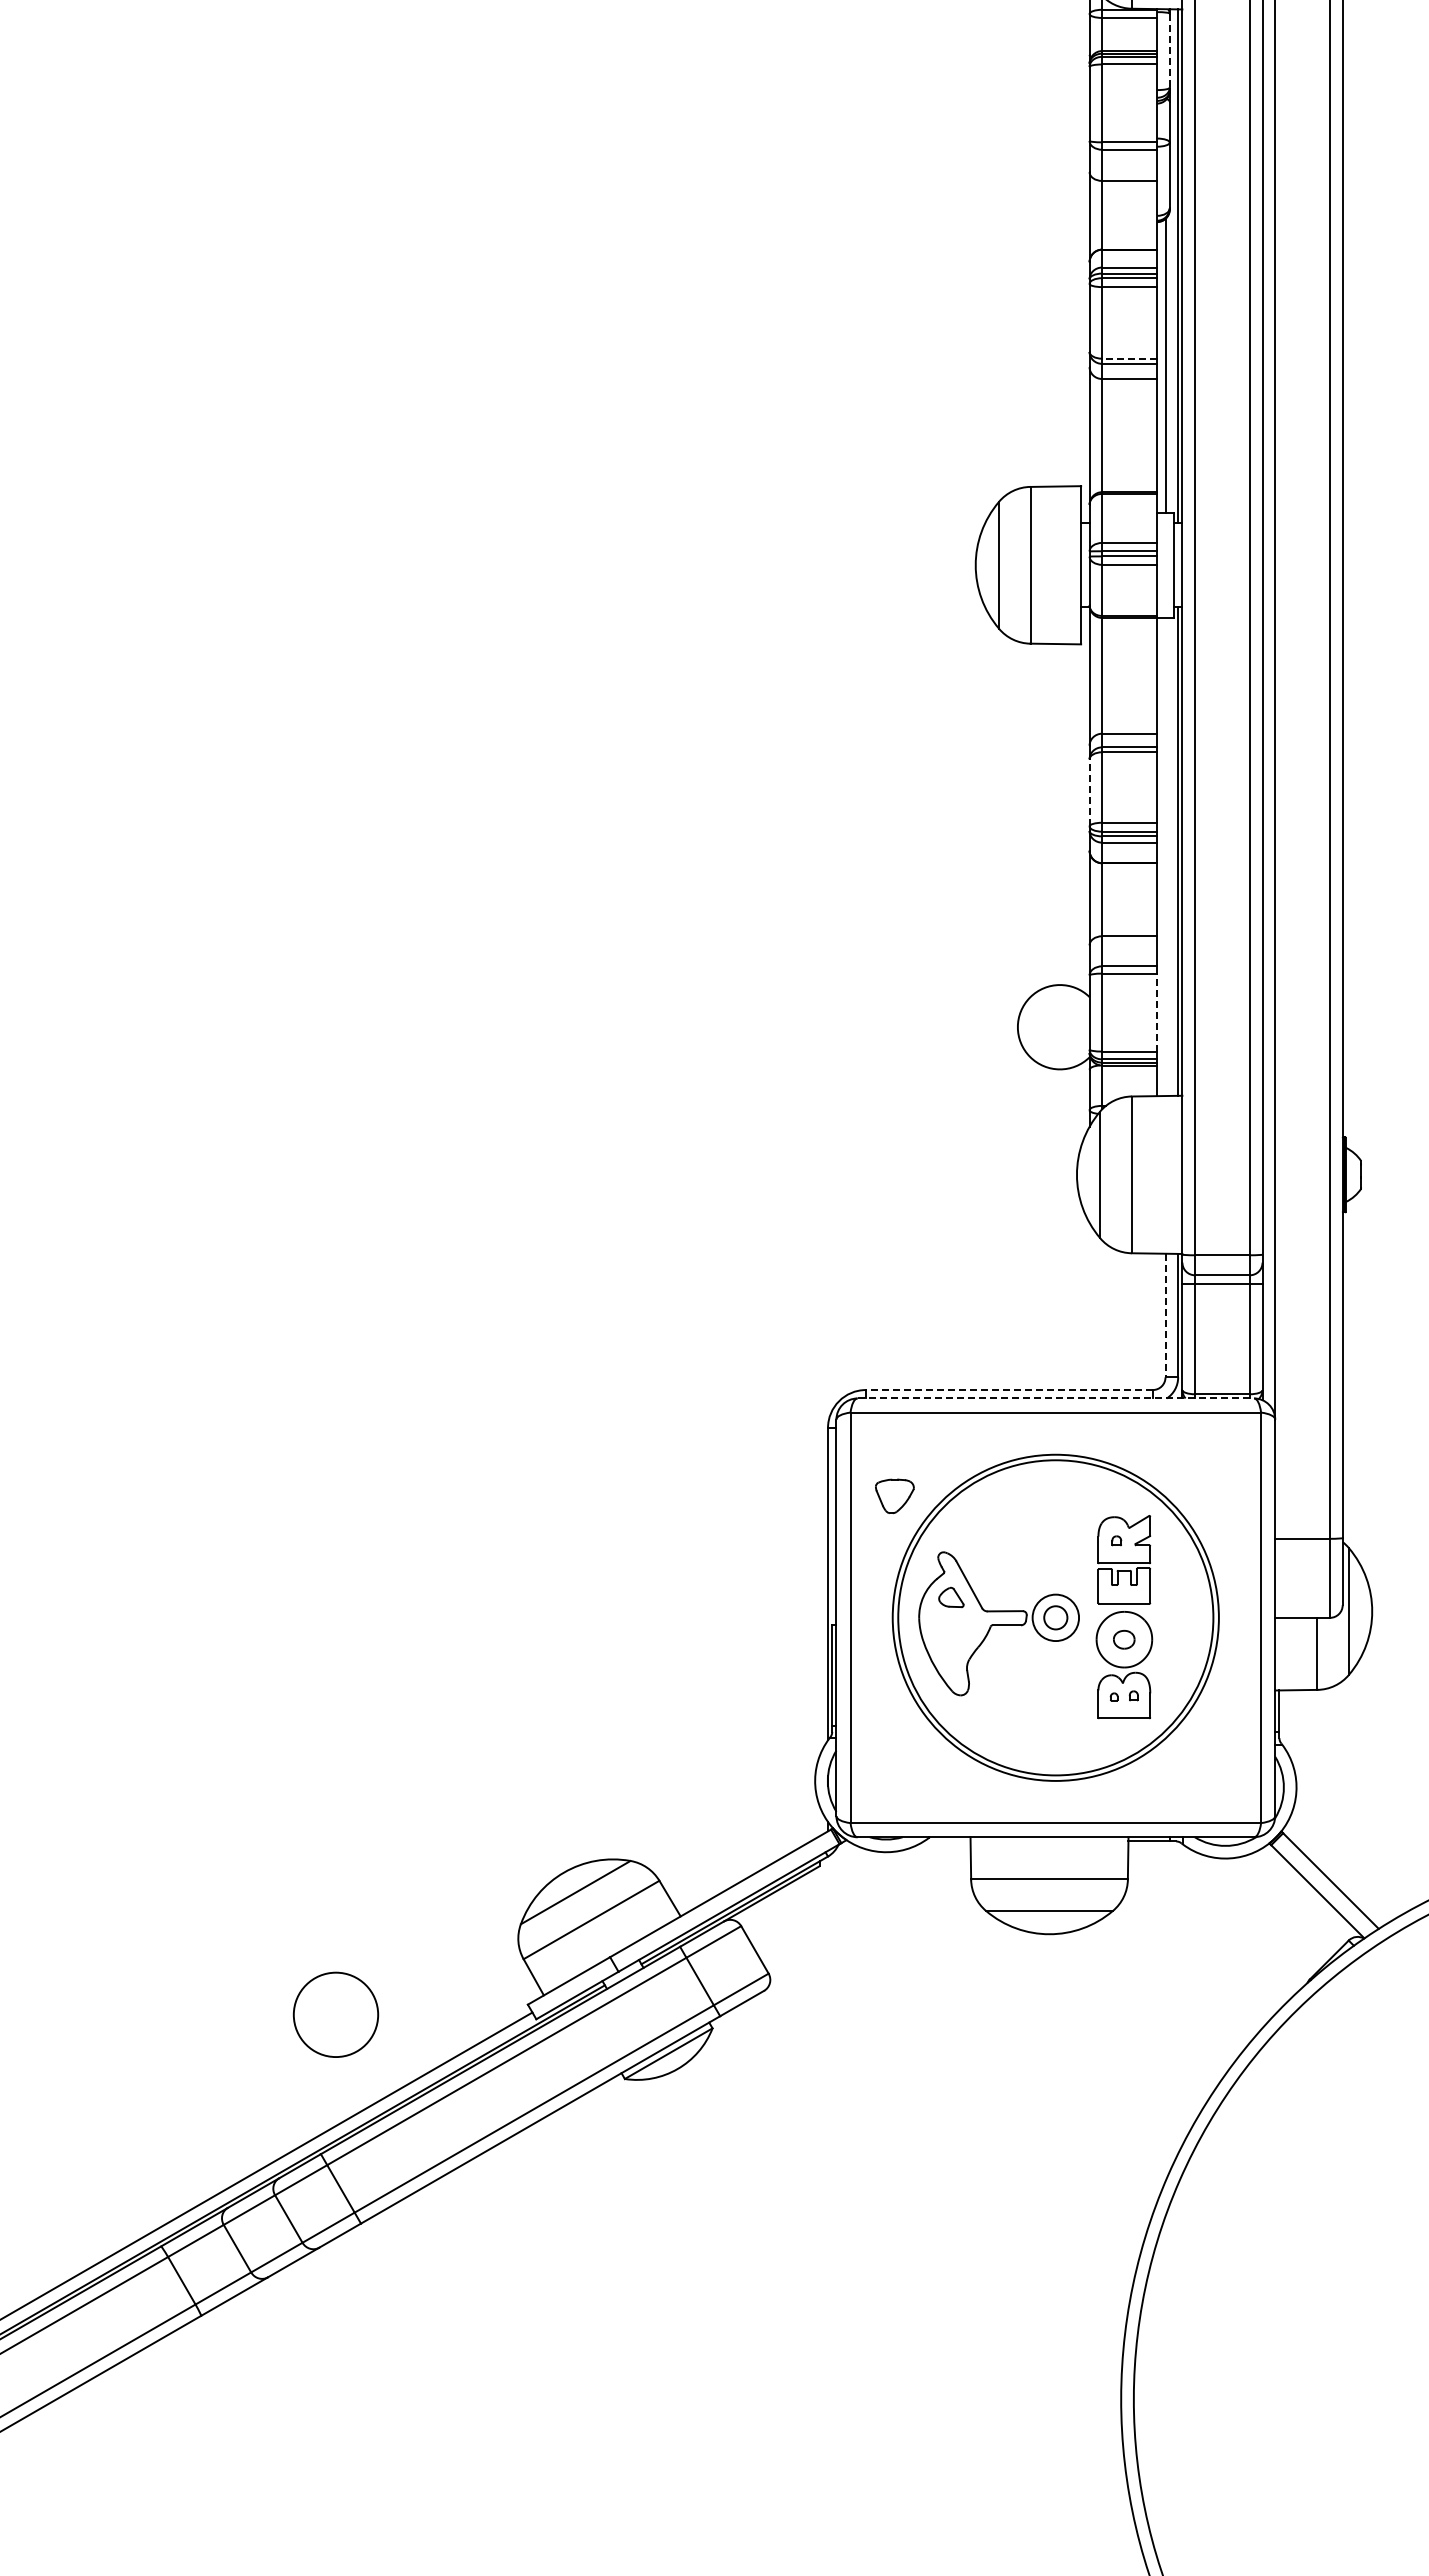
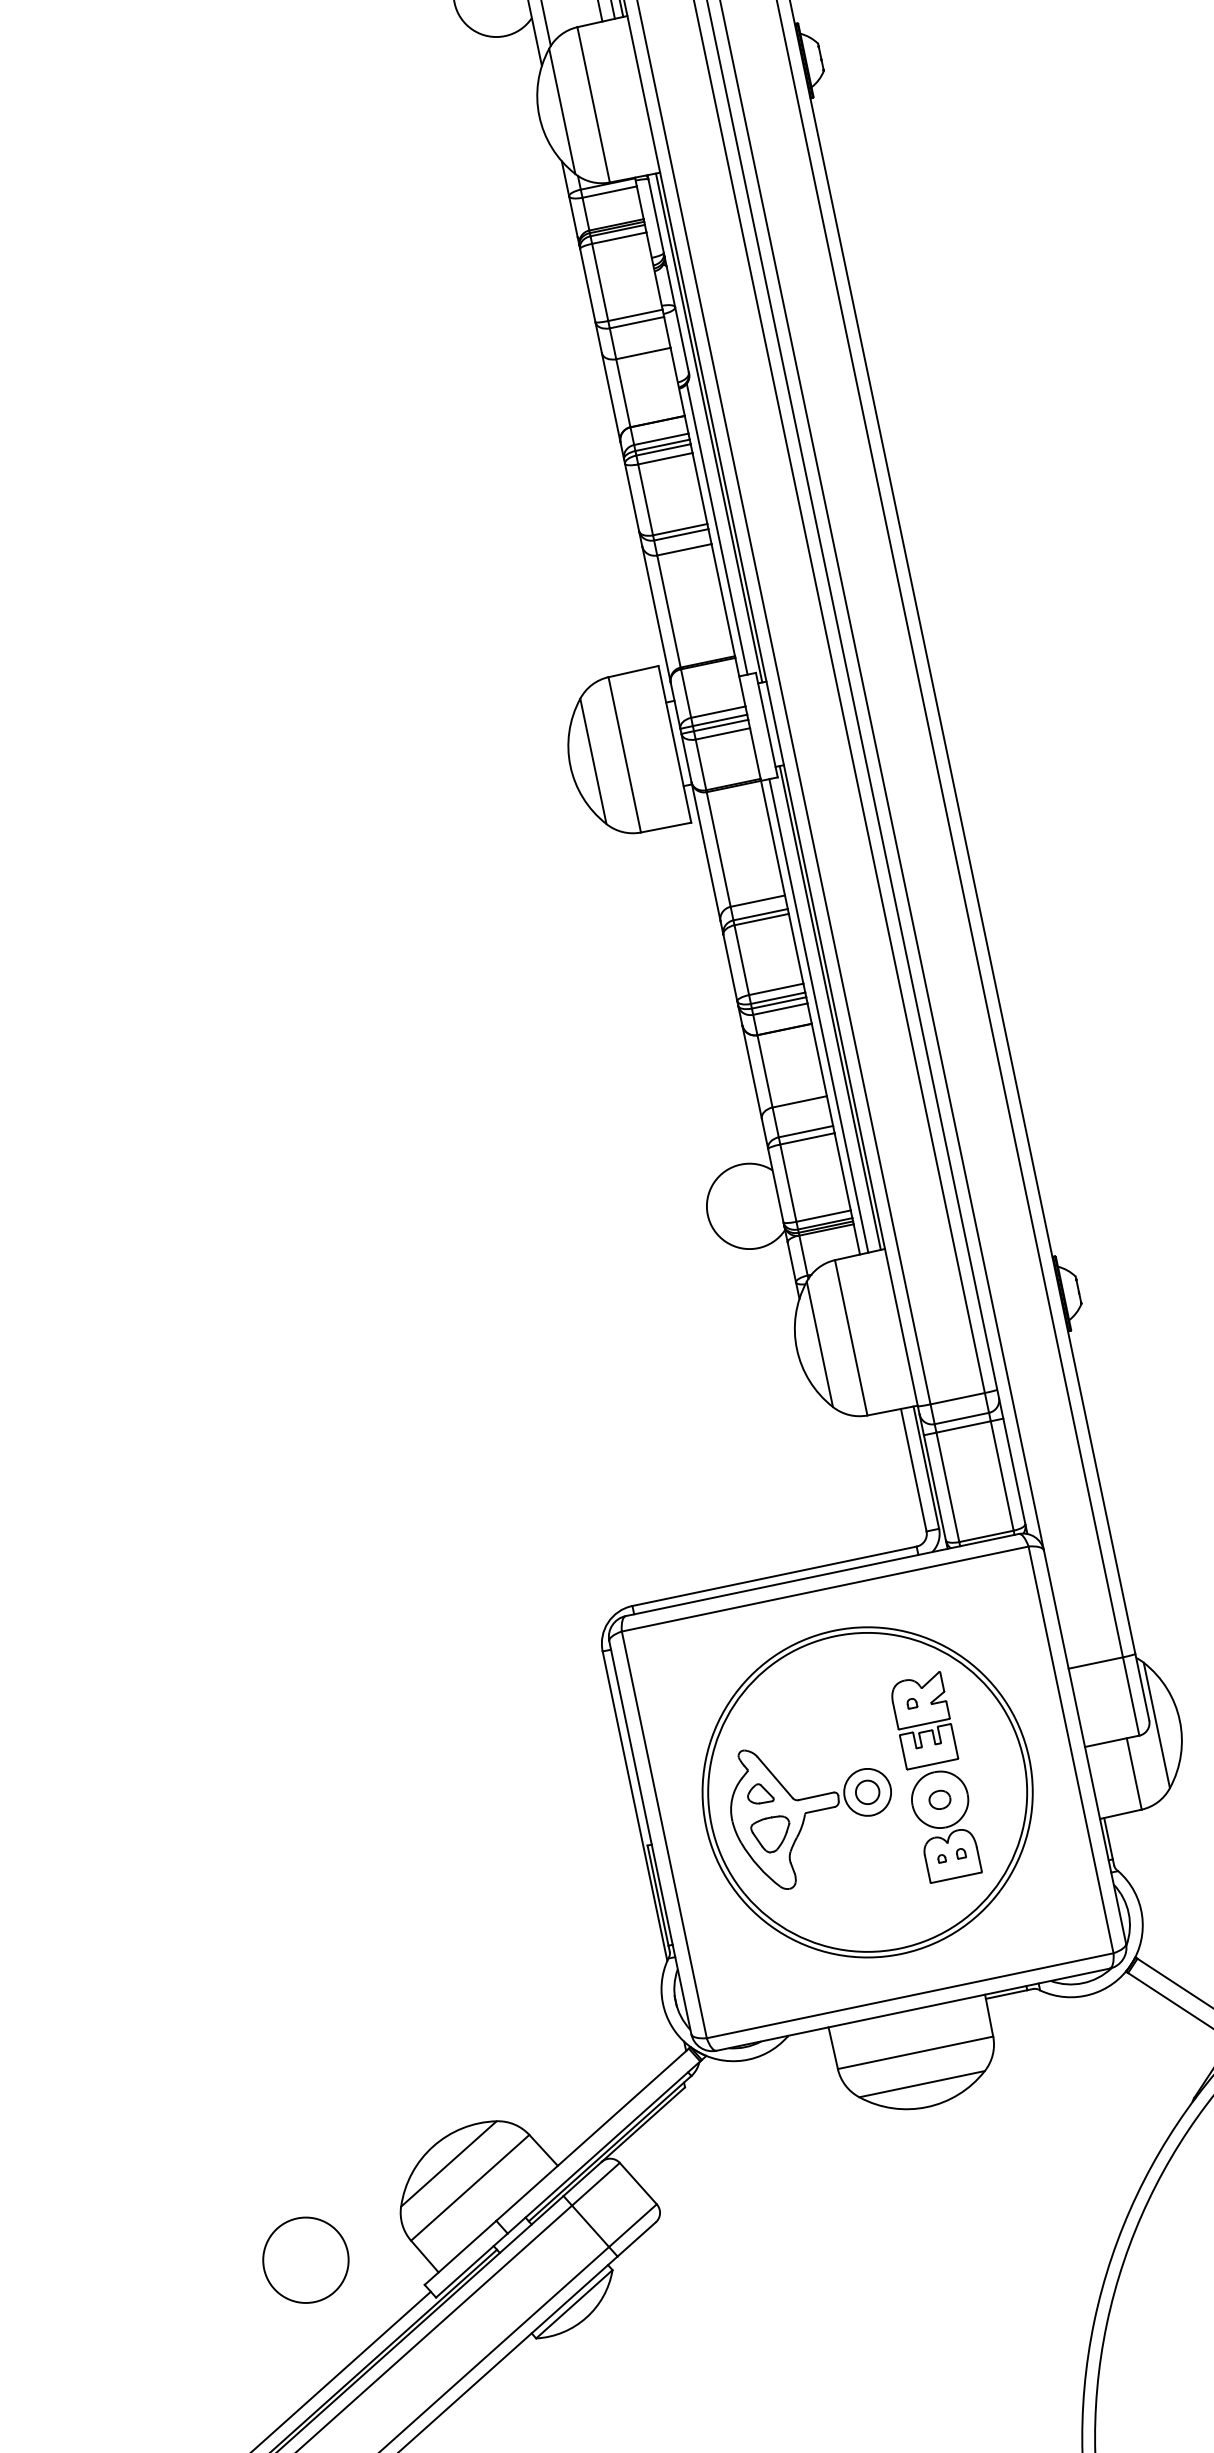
line: (1169, 51) -> (656, 217), dashed -> solid
line: (1129, 358) -> (680, 529), dashed -> solid
line: (1089, 792) -> (730, 967), dashed -> solid
line: (1165, 857) -> (818, 1016), added
line: (1157, 1012) -> (843, 1171), dashed -> solid
line: (1165, 1315) -> (913, 1470), dashed -> solid
line: (1008, 1390) -> (773, 1576), dashed -> solid
line: (1056, 1398) -> (822, 1574), dashed -> solid
part: (894, 1496) -> (771, 1834), moved
circle: (335, 2014) -> (305, 2260), moved

